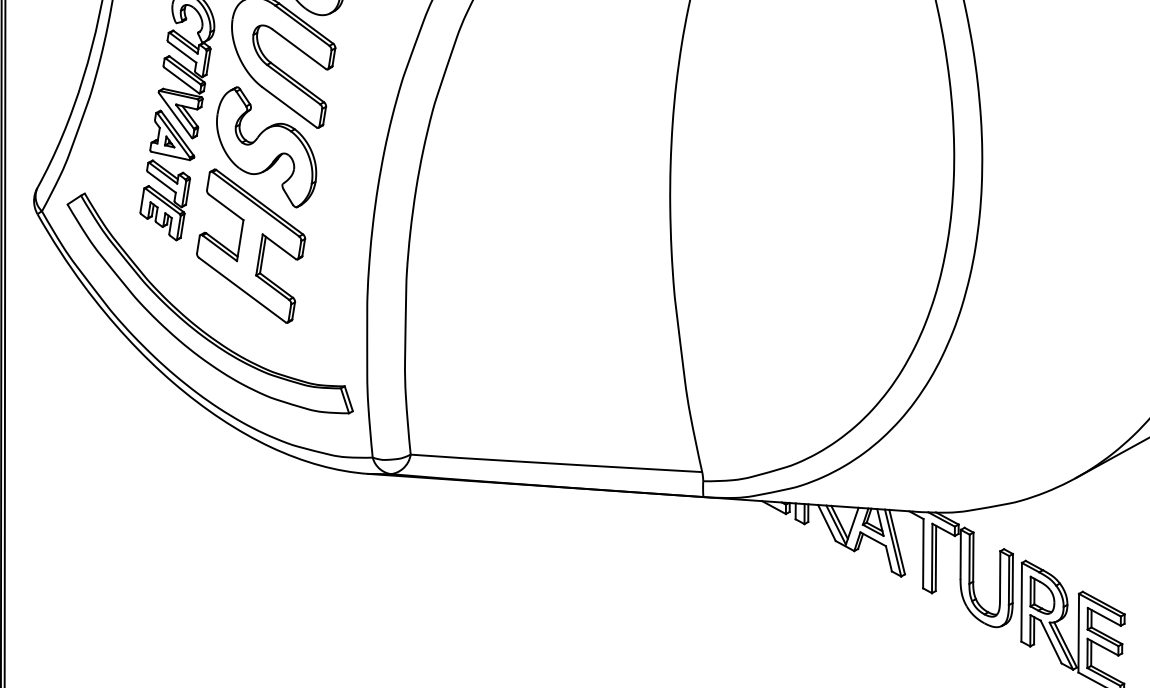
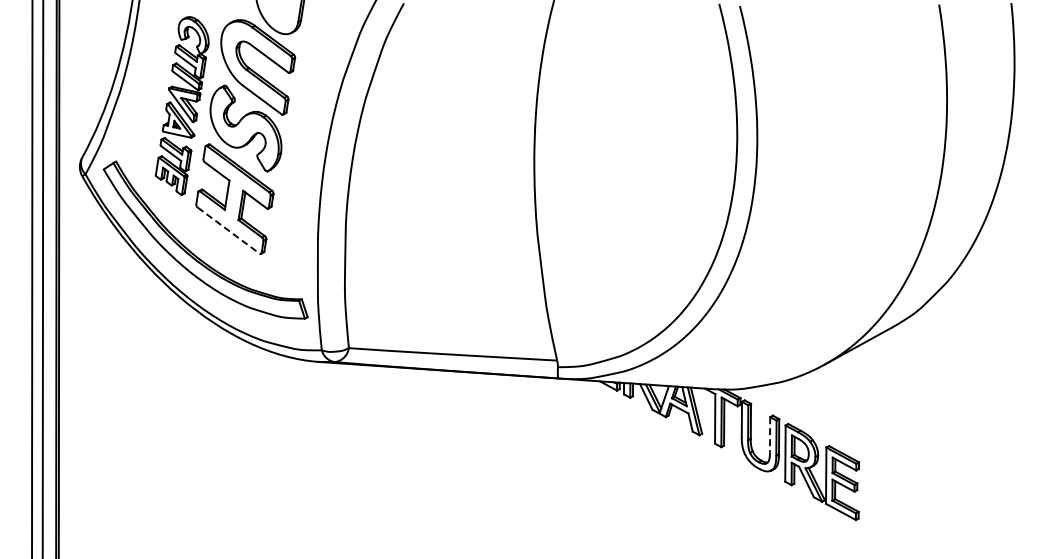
line: (242, 289) -> (228, 230), solid -> dashed
line: (1000, 575) -> (770, 434), solid -> dashed

